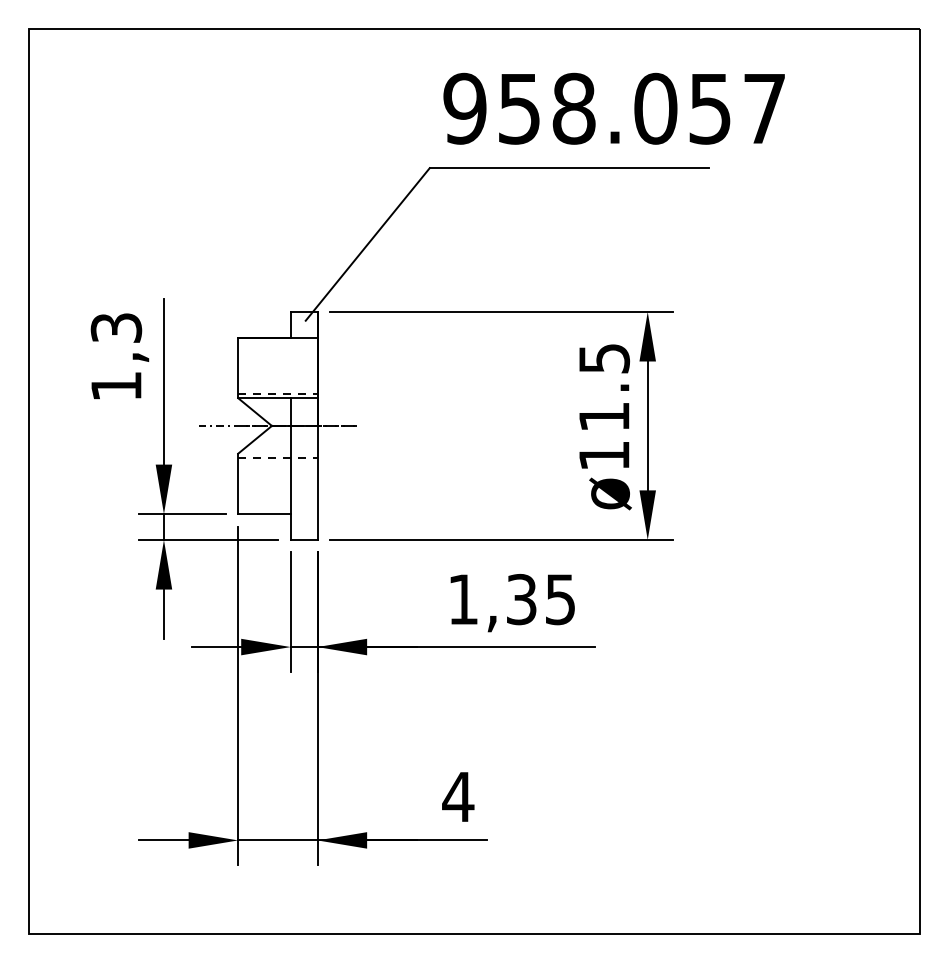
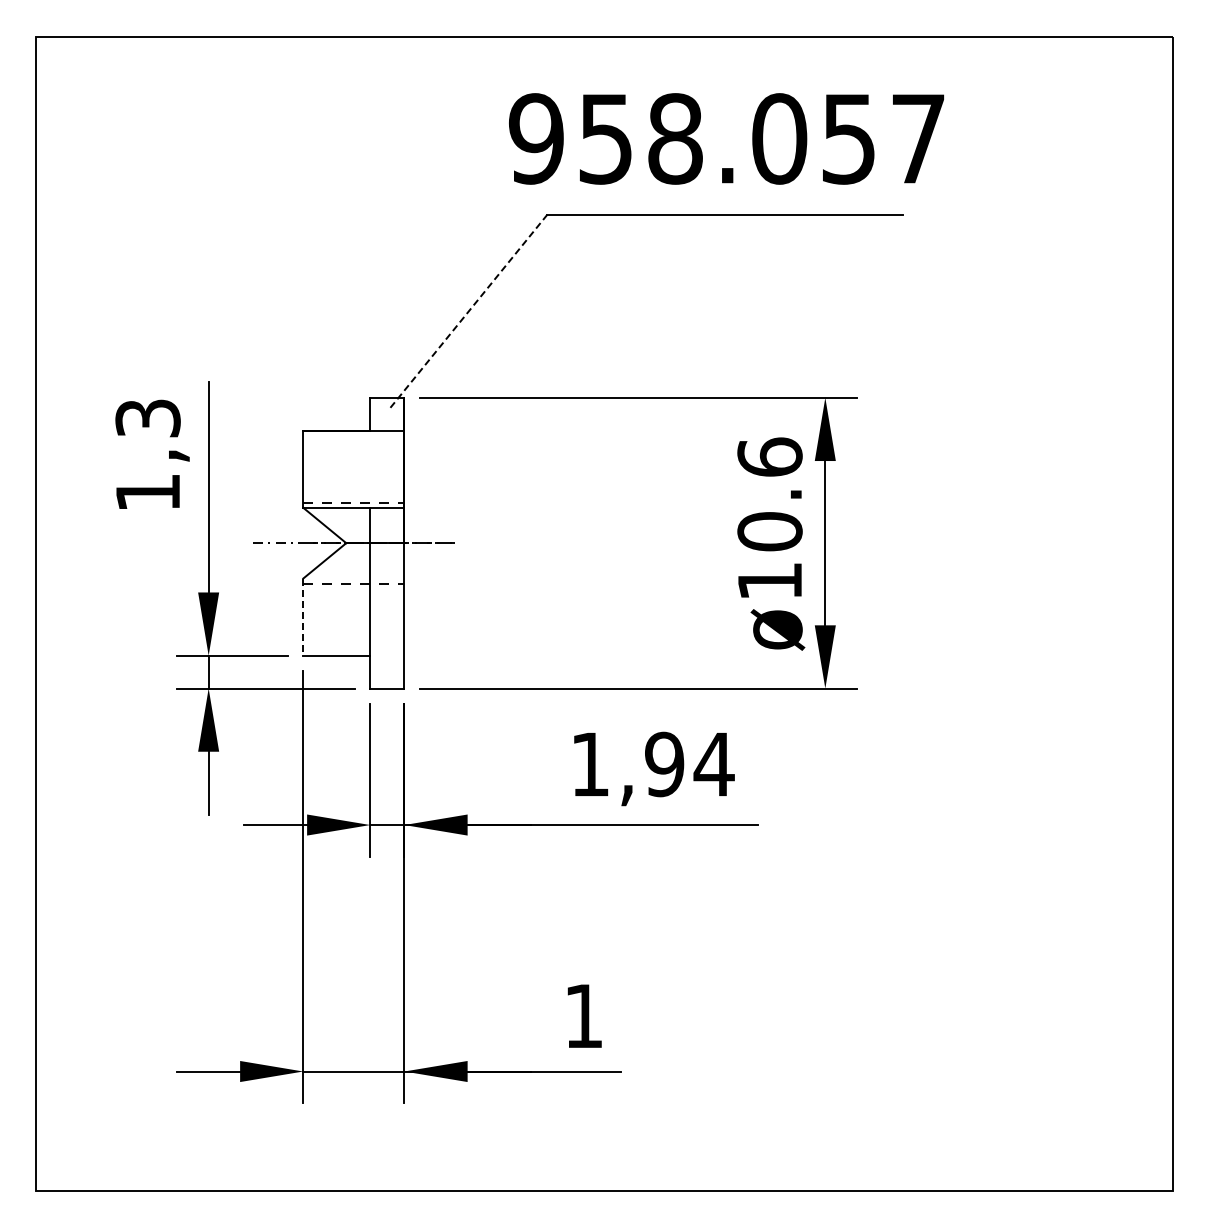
text: (614, 108) -> (726, 138), moved
line: (367, 244) -> (468, 312), solid -> dashed
text: (603, 387) -> (769, 494), ø11.5 -> ø10.6
line: (238, 484) -> (303, 617), solid -> dashed
text: (541, 599) -> (689, 764), 1,35 -> 1,94
text: (458, 796) -> (583, 1015), 4 -> 1

